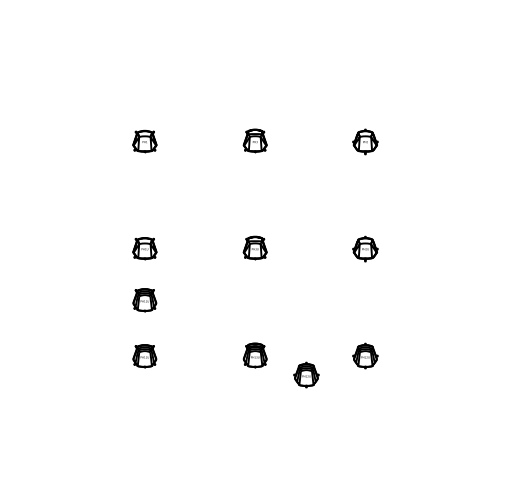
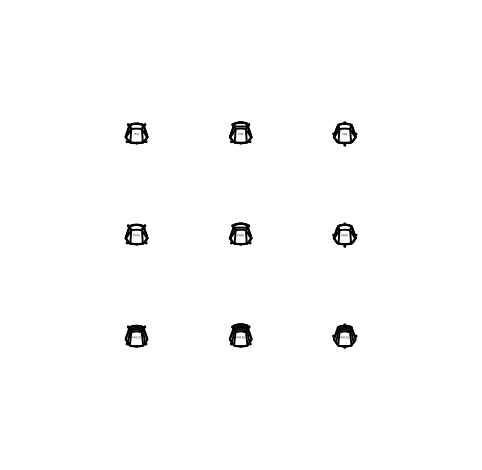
part: (144, 300) -> (136, 283), removed
part: (306, 374) -> (289, 353), removed

